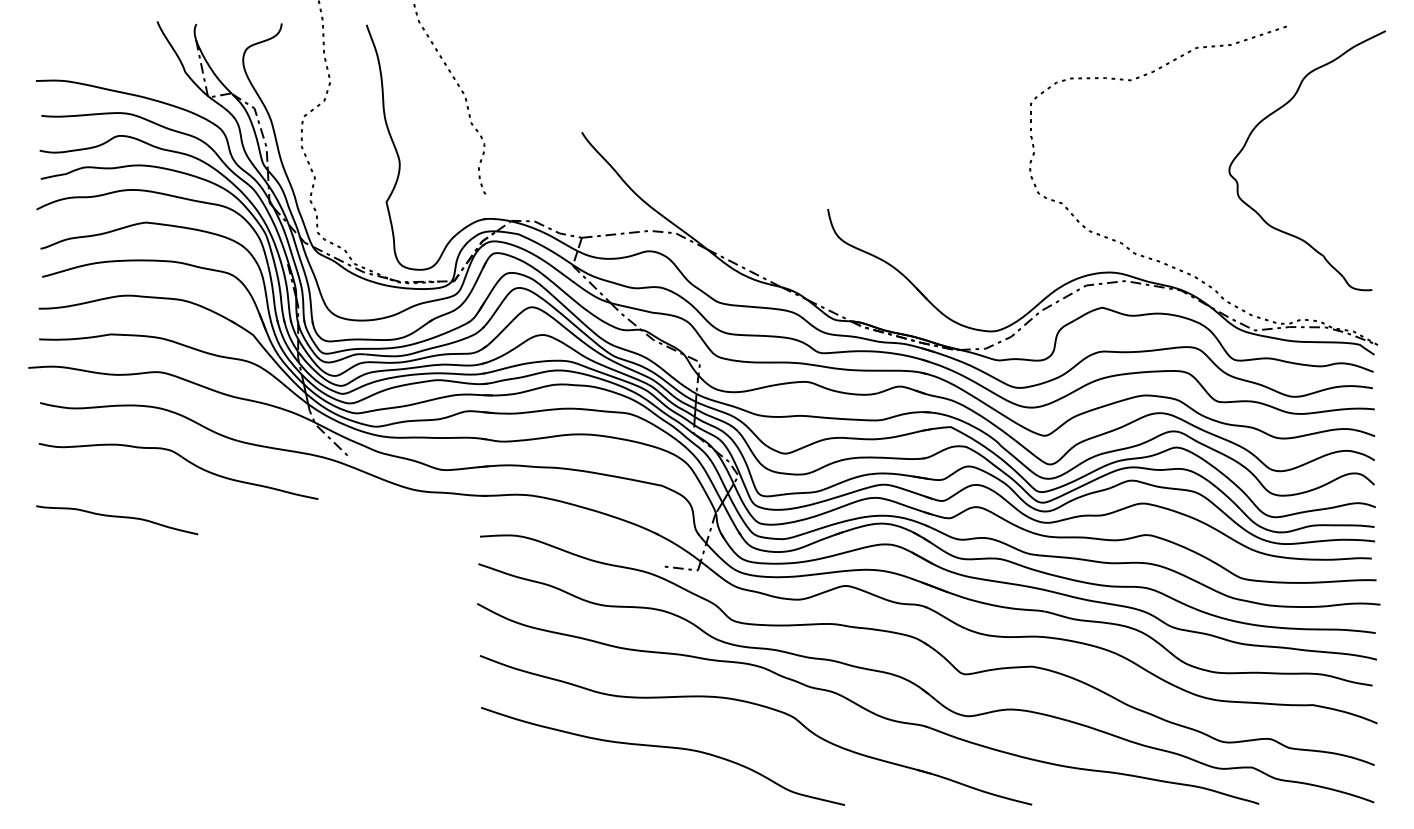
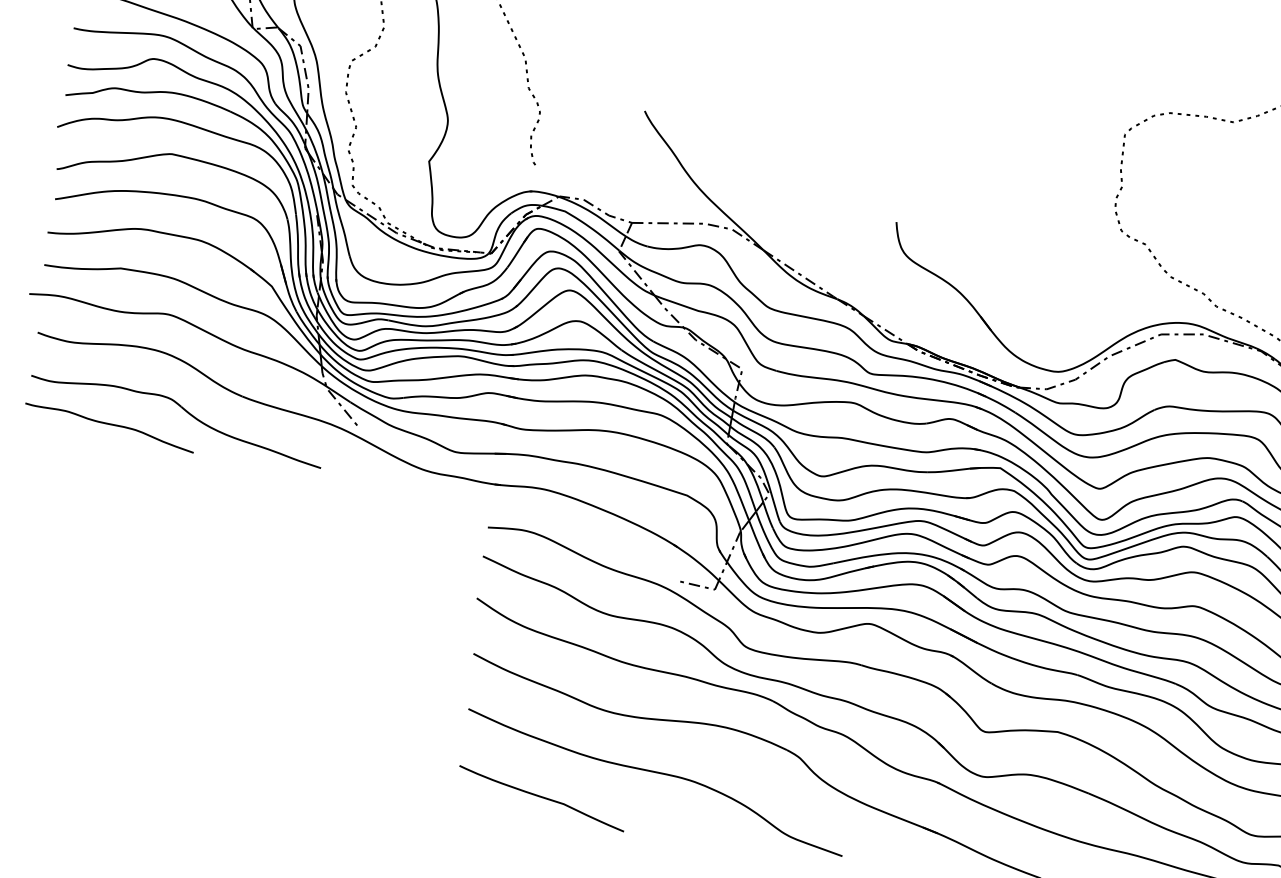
curve: (117, 517) -> (110, 425), moved
curve: (558, 782) -> (541, 797), added

